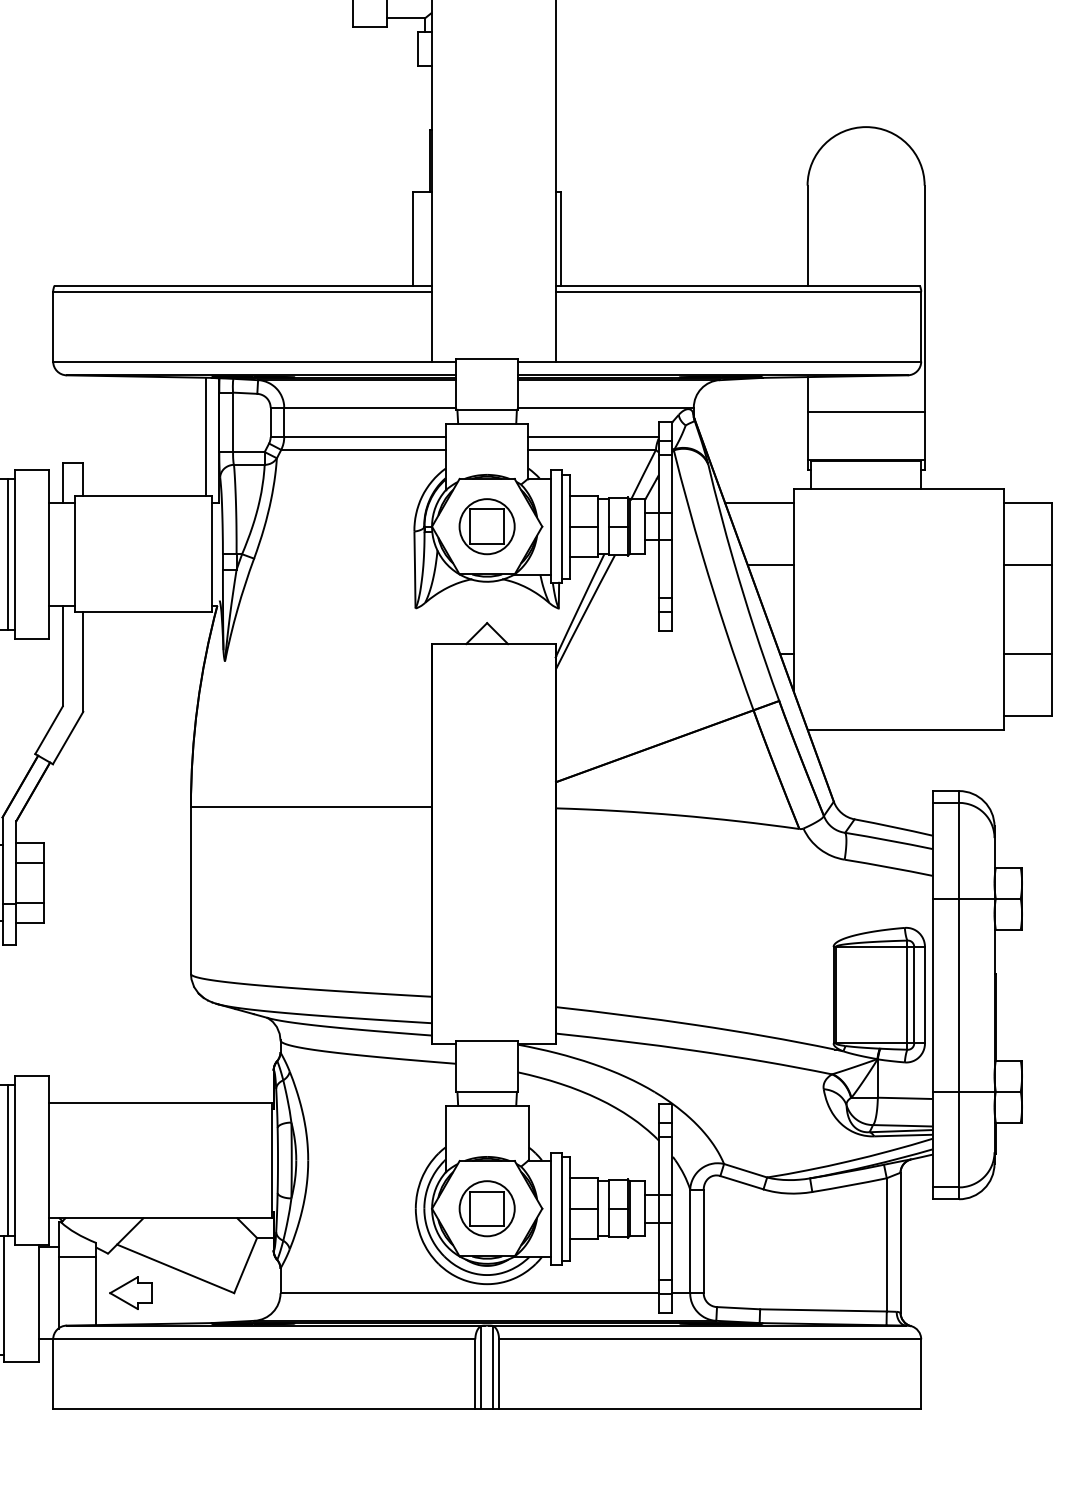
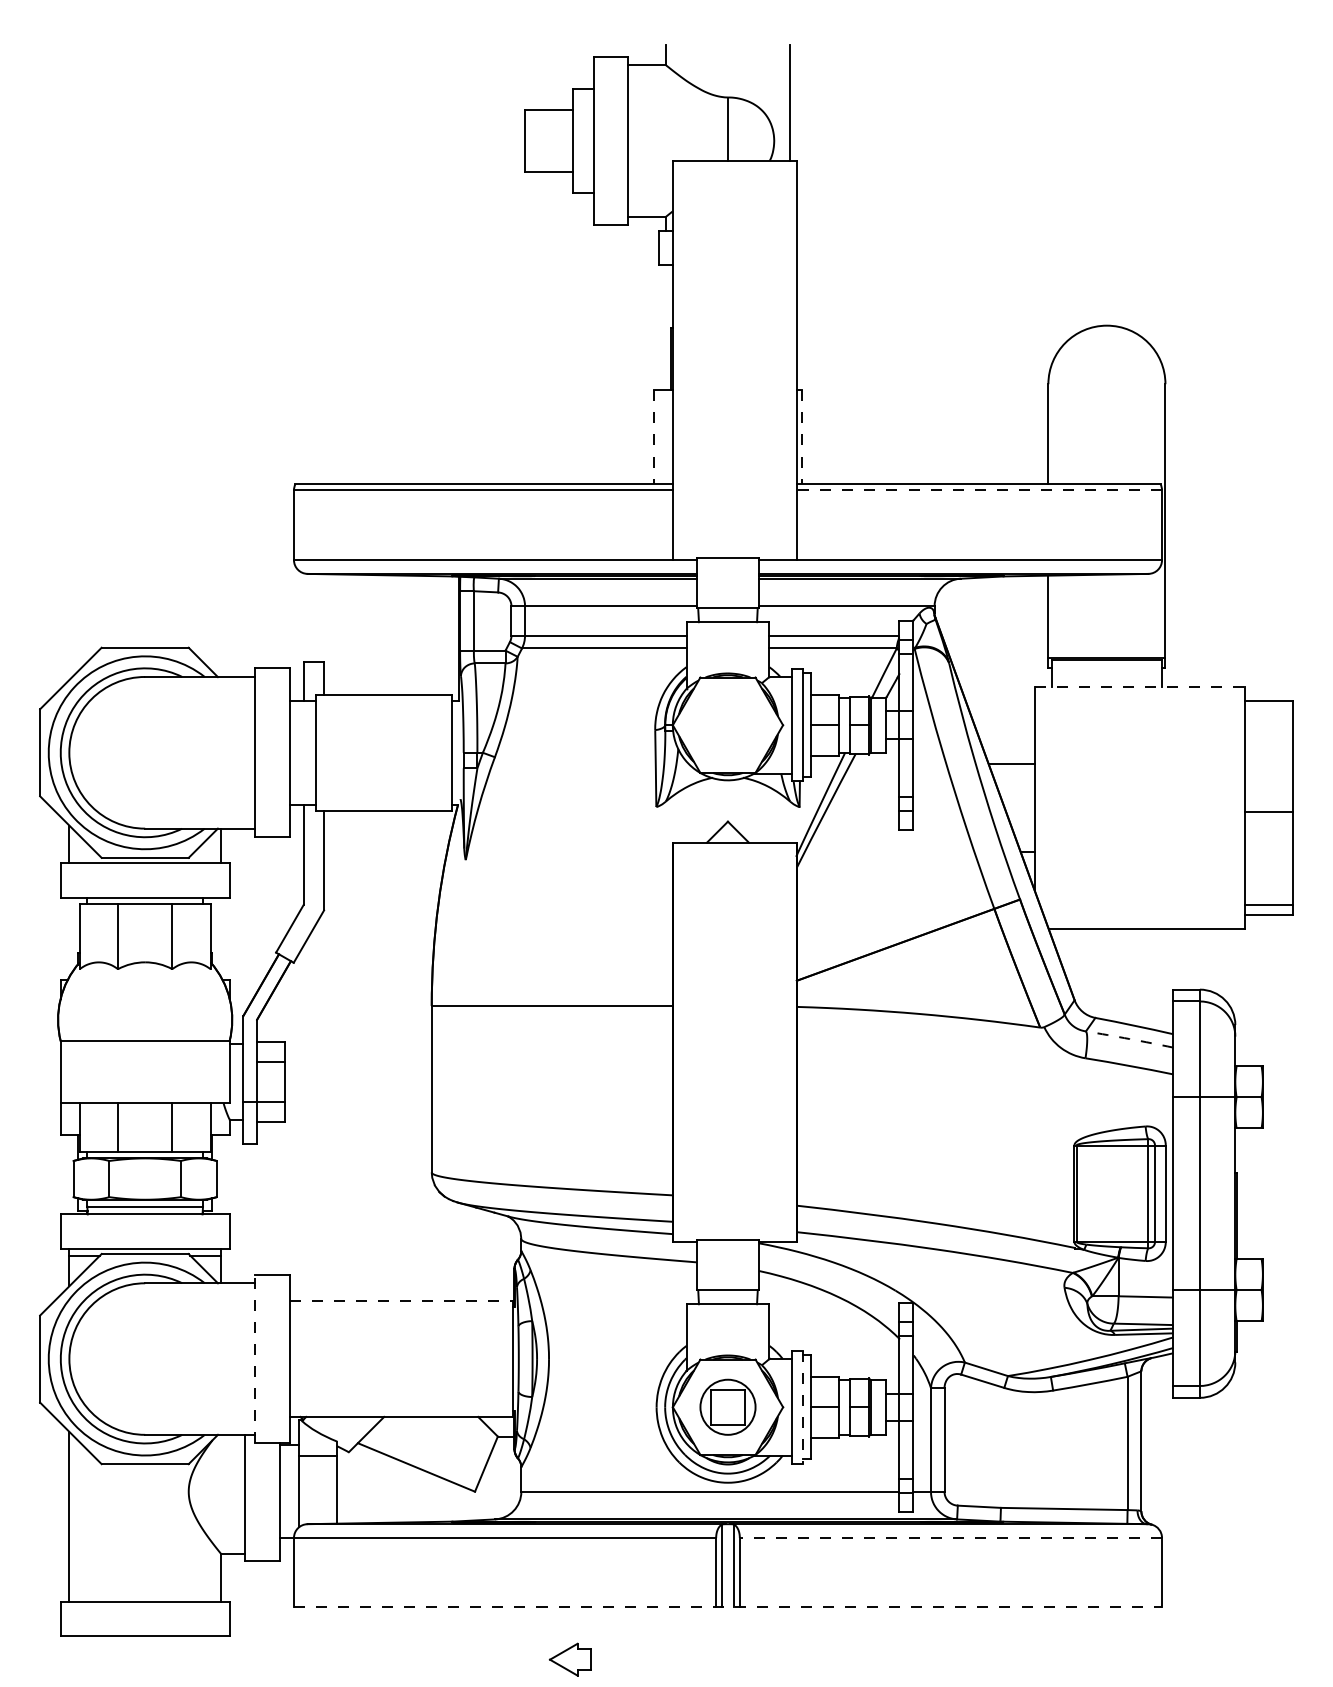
line: (412, 238) -> (653, 437), solid -> dashed
line: (561, 238) -> (802, 437), solid -> dashed
line: (738, 291) -> (979, 490), solid -> dashed
line: (865, 411) -> (1106, 610), removed
line: (205, 436) -> (446, 635), removed
line: (898, 488) -> (1139, 687), solid -> dashed
line: (758, 502) -> (999, 701), removed
part: (486, 525) -> (727, 724), removed
line: (7, 553) -> (248, 752), removed
line: (1027, 564) -> (1268, 811), moved
line: (1027, 653) -> (1268, 905), moved
arc: (888, 840) -> (1129, 1039), solid -> dashed
line: (160, 1102) -> (401, 1301), solid -> dashed
line: (7, 1159) -> (248, 1358), removed
line: (14, 1159) -> (255, 1358), solid -> dashed
line: (561, 1208) -> (802, 1407), solid -> dashed
part: (129, 1292) -> (569, 1659), moved
line: (709, 1338) -> (950, 1537), solid -> dashed
line: (487, 1408) -> (728, 1607), solid -> dashed

